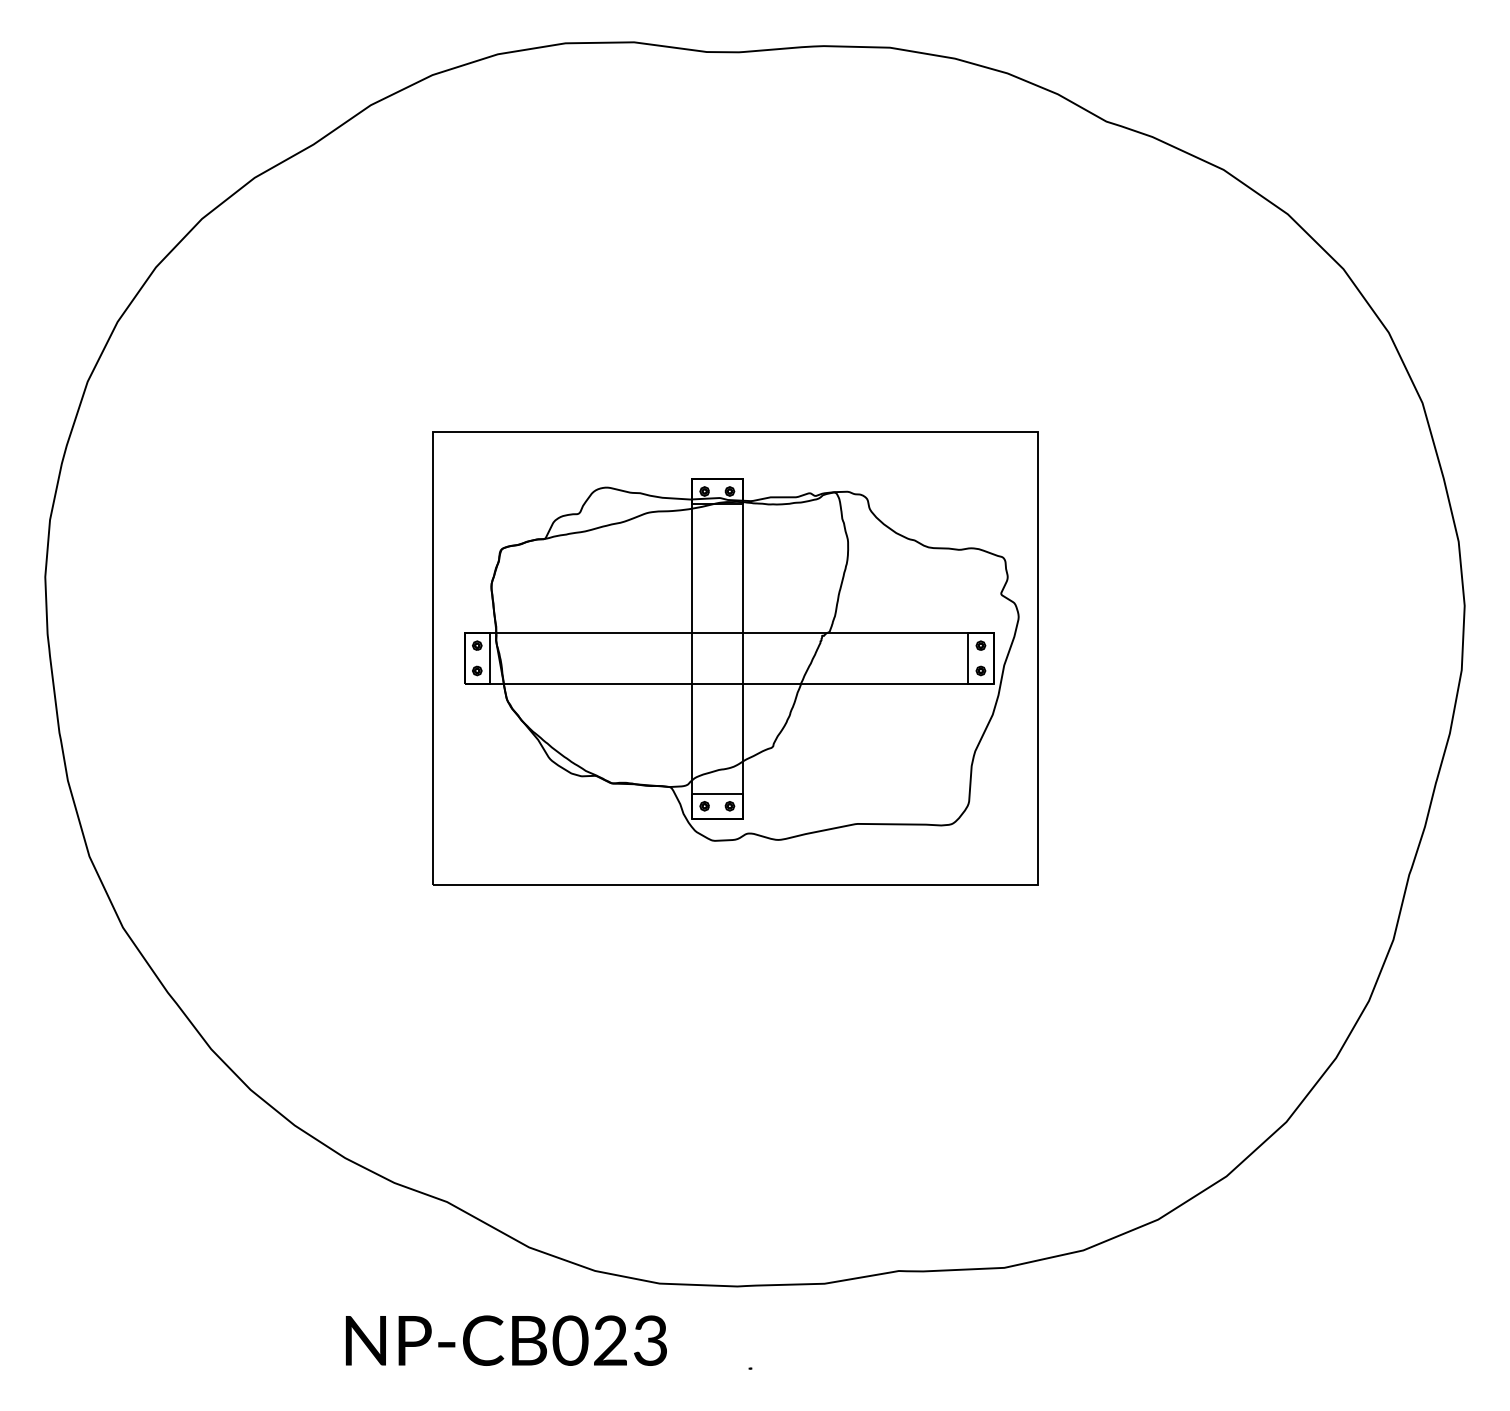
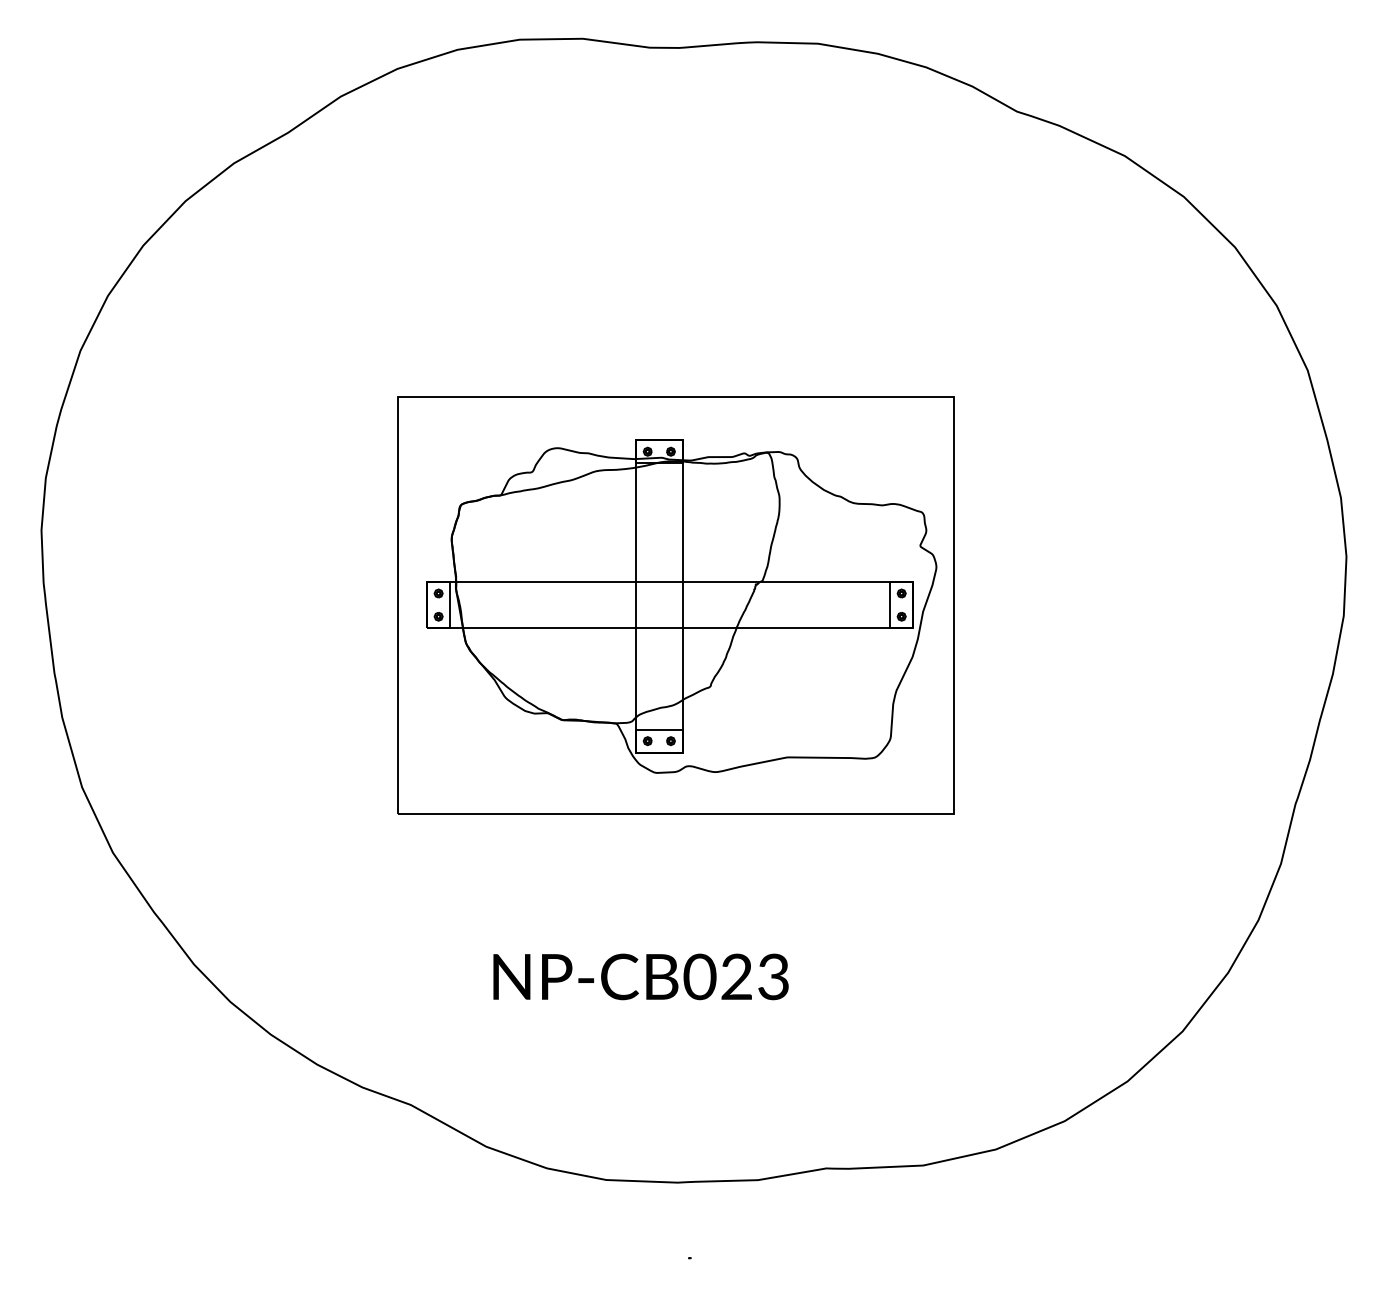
text: (506, 1340) -> (641, 976), moved

